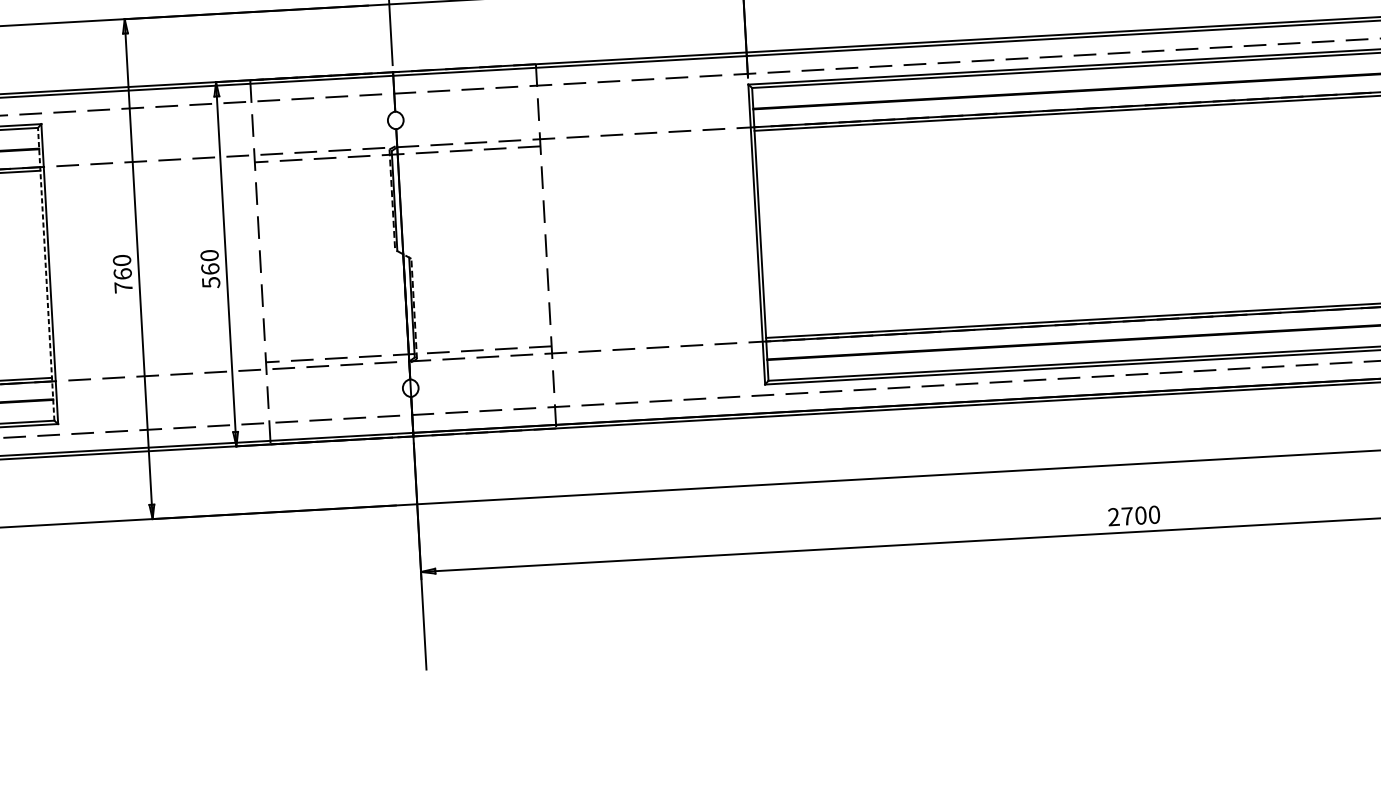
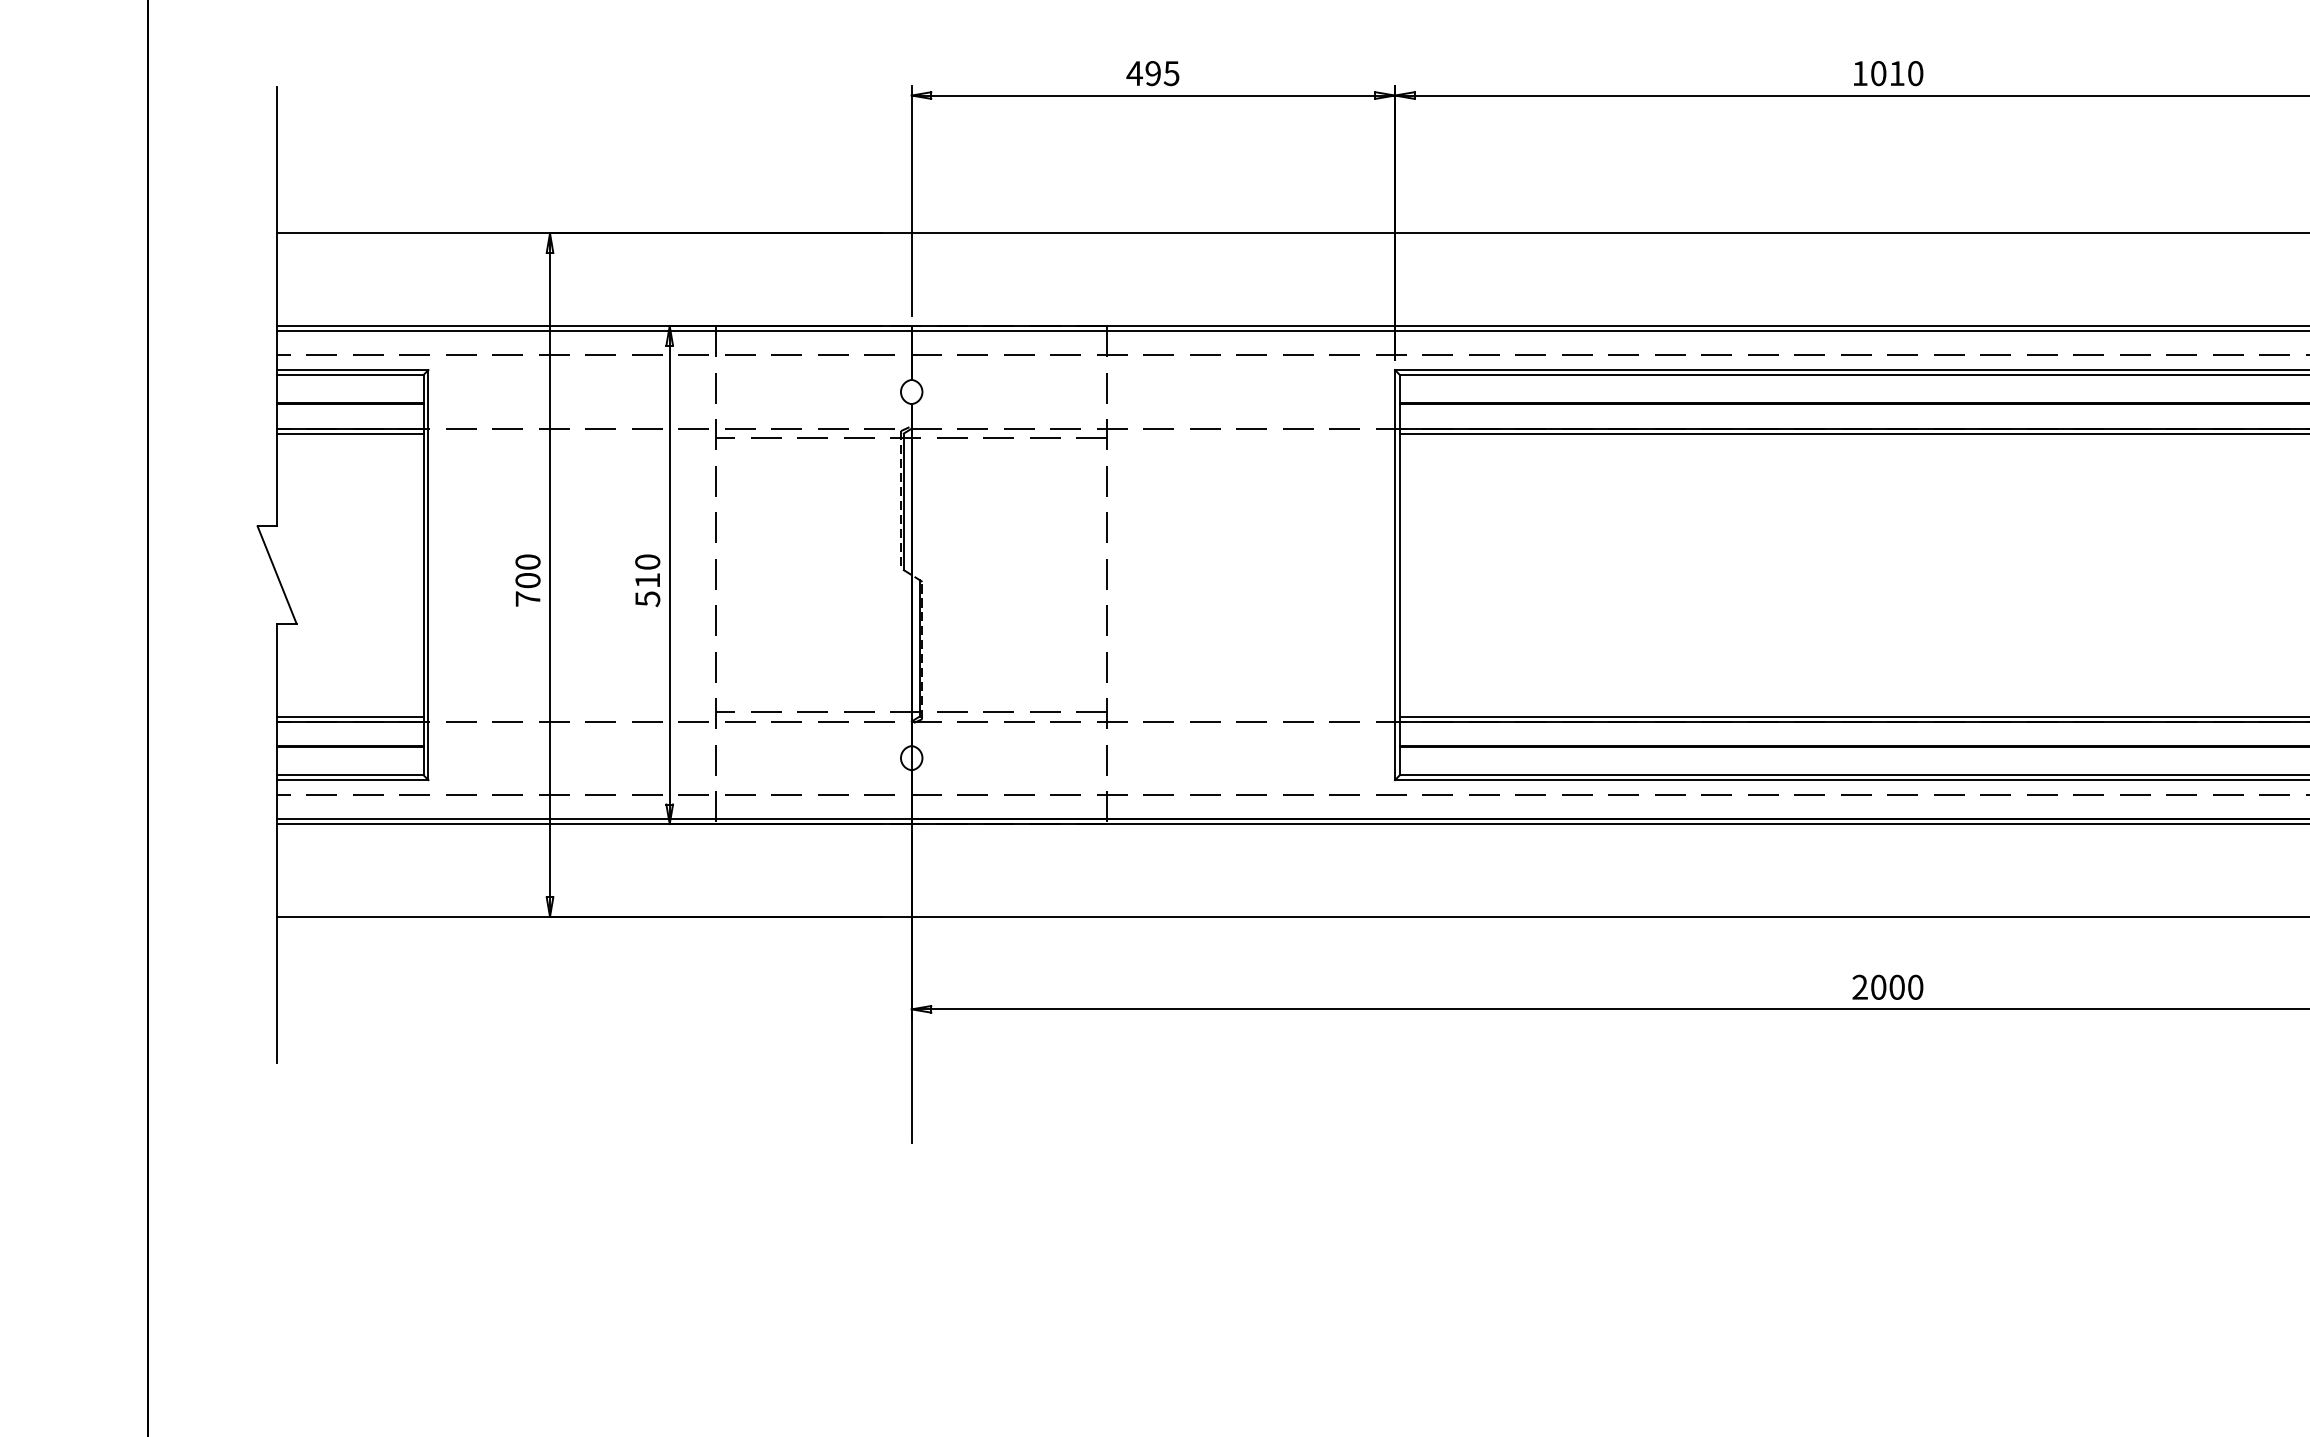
text: (210, 268) -> (647, 579), 560 -> 510
line: (46, 273) -> (423, 574), dashed -> solid
text: (122, 274) -> (527, 580), 760 -> 700
text: (1127, 515) -> (1878, 986), 2700 -> 2000

